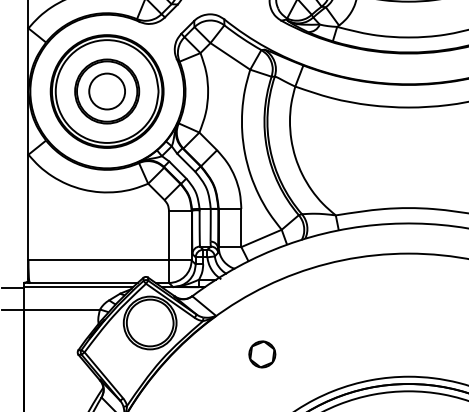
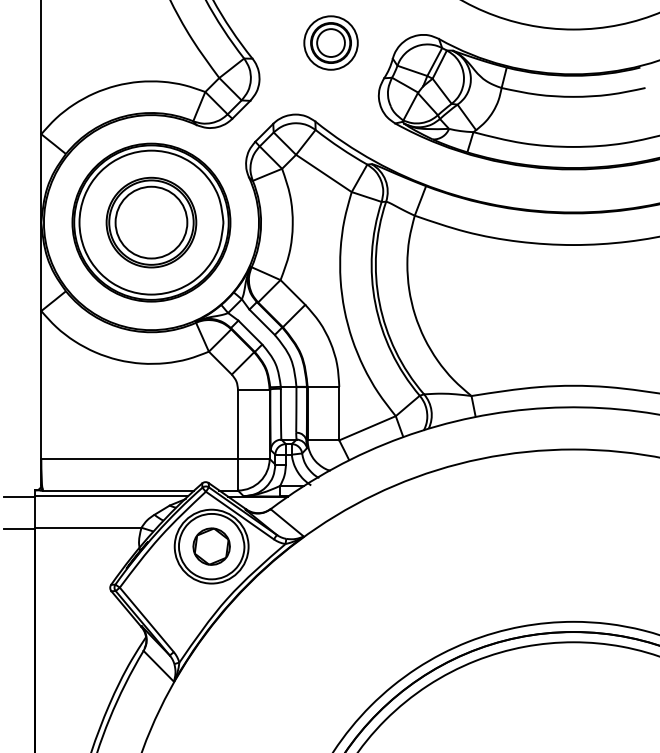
circle: (107, 91) -> (151, 222), size x1.43
part: (262, 354) -> (211, 546), moved

